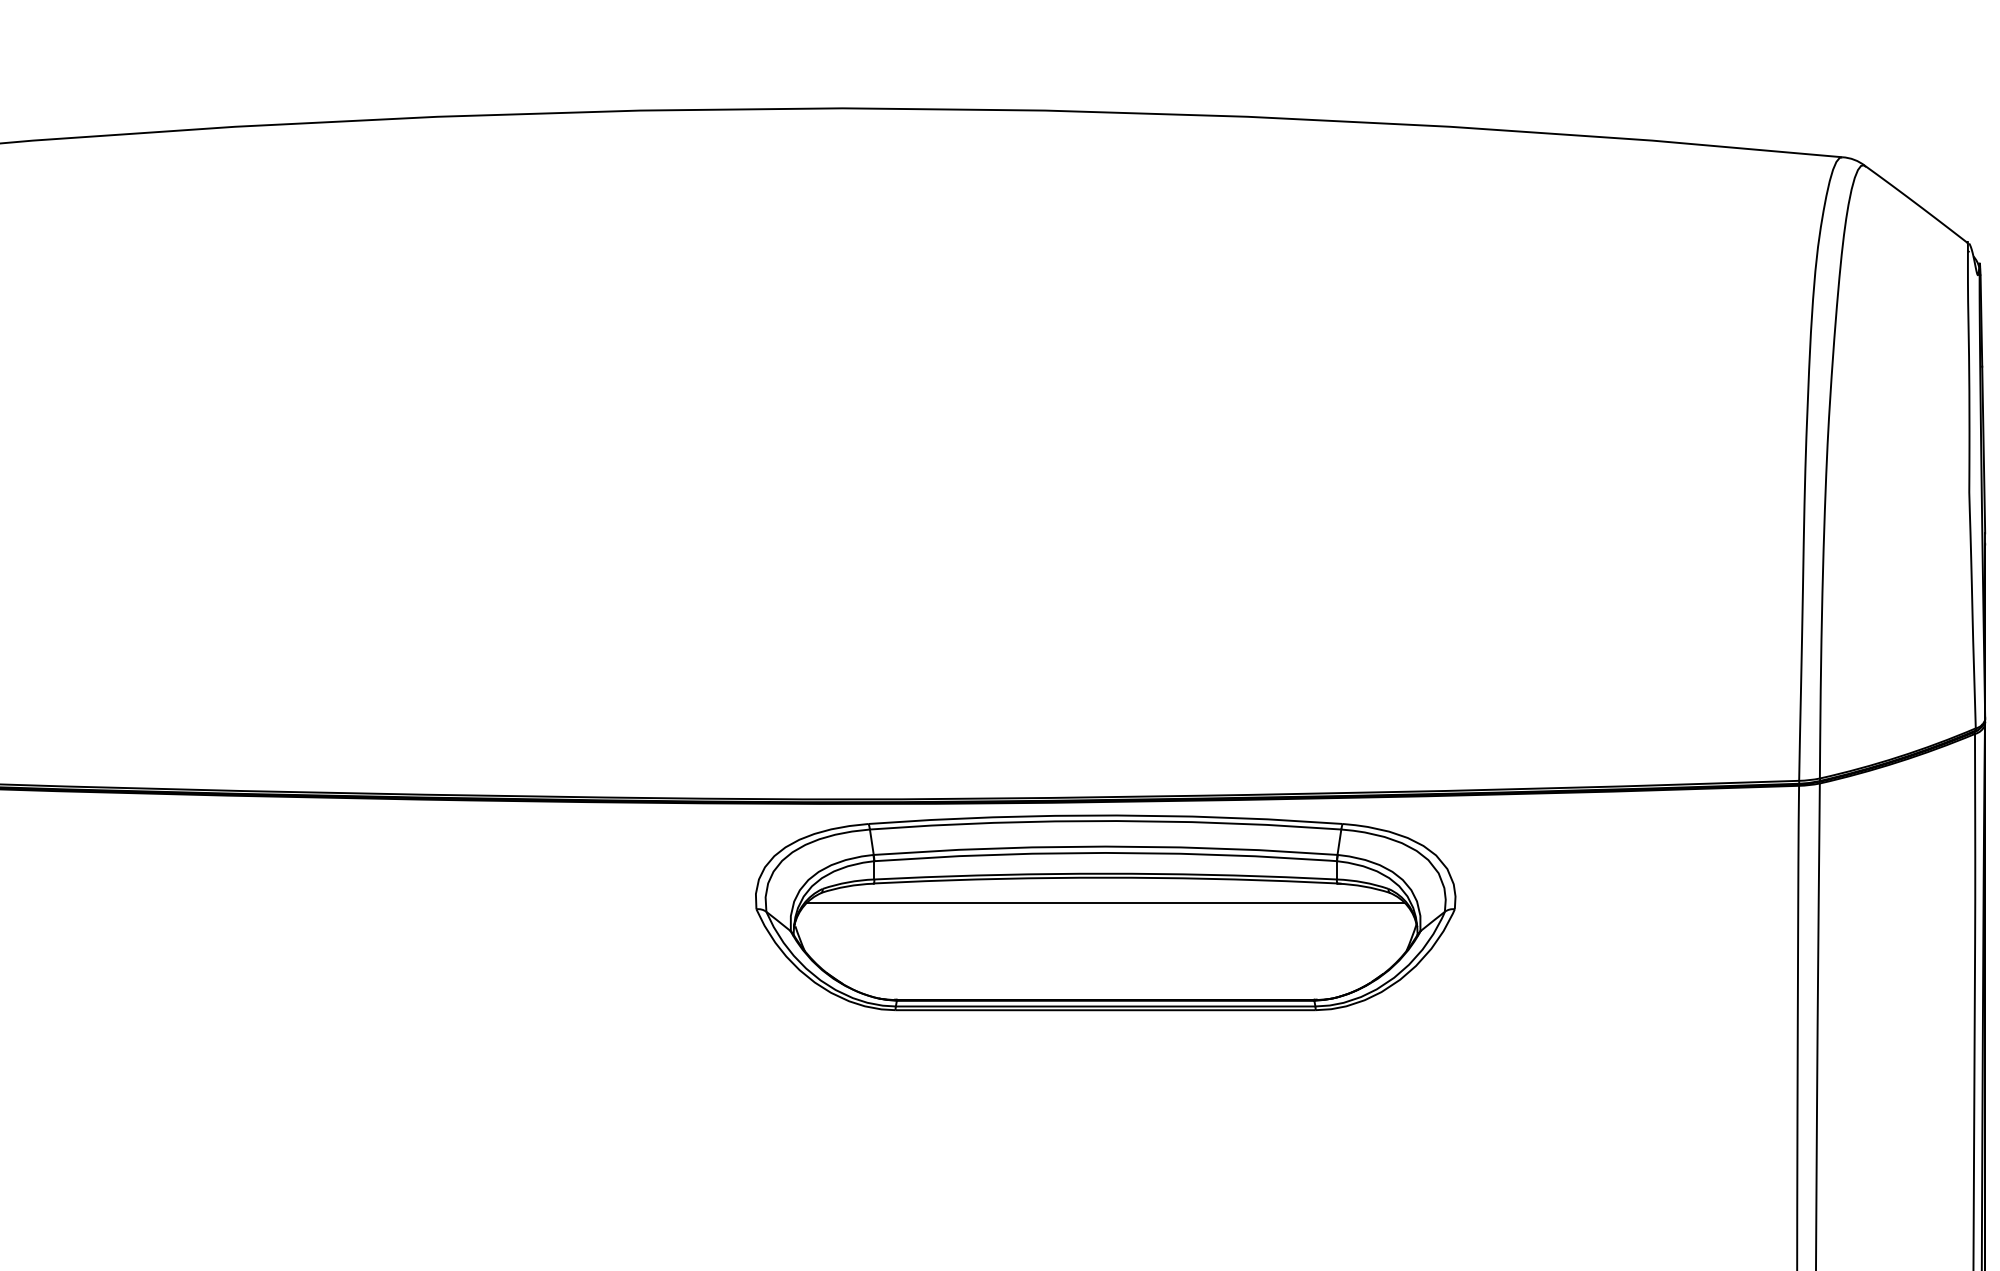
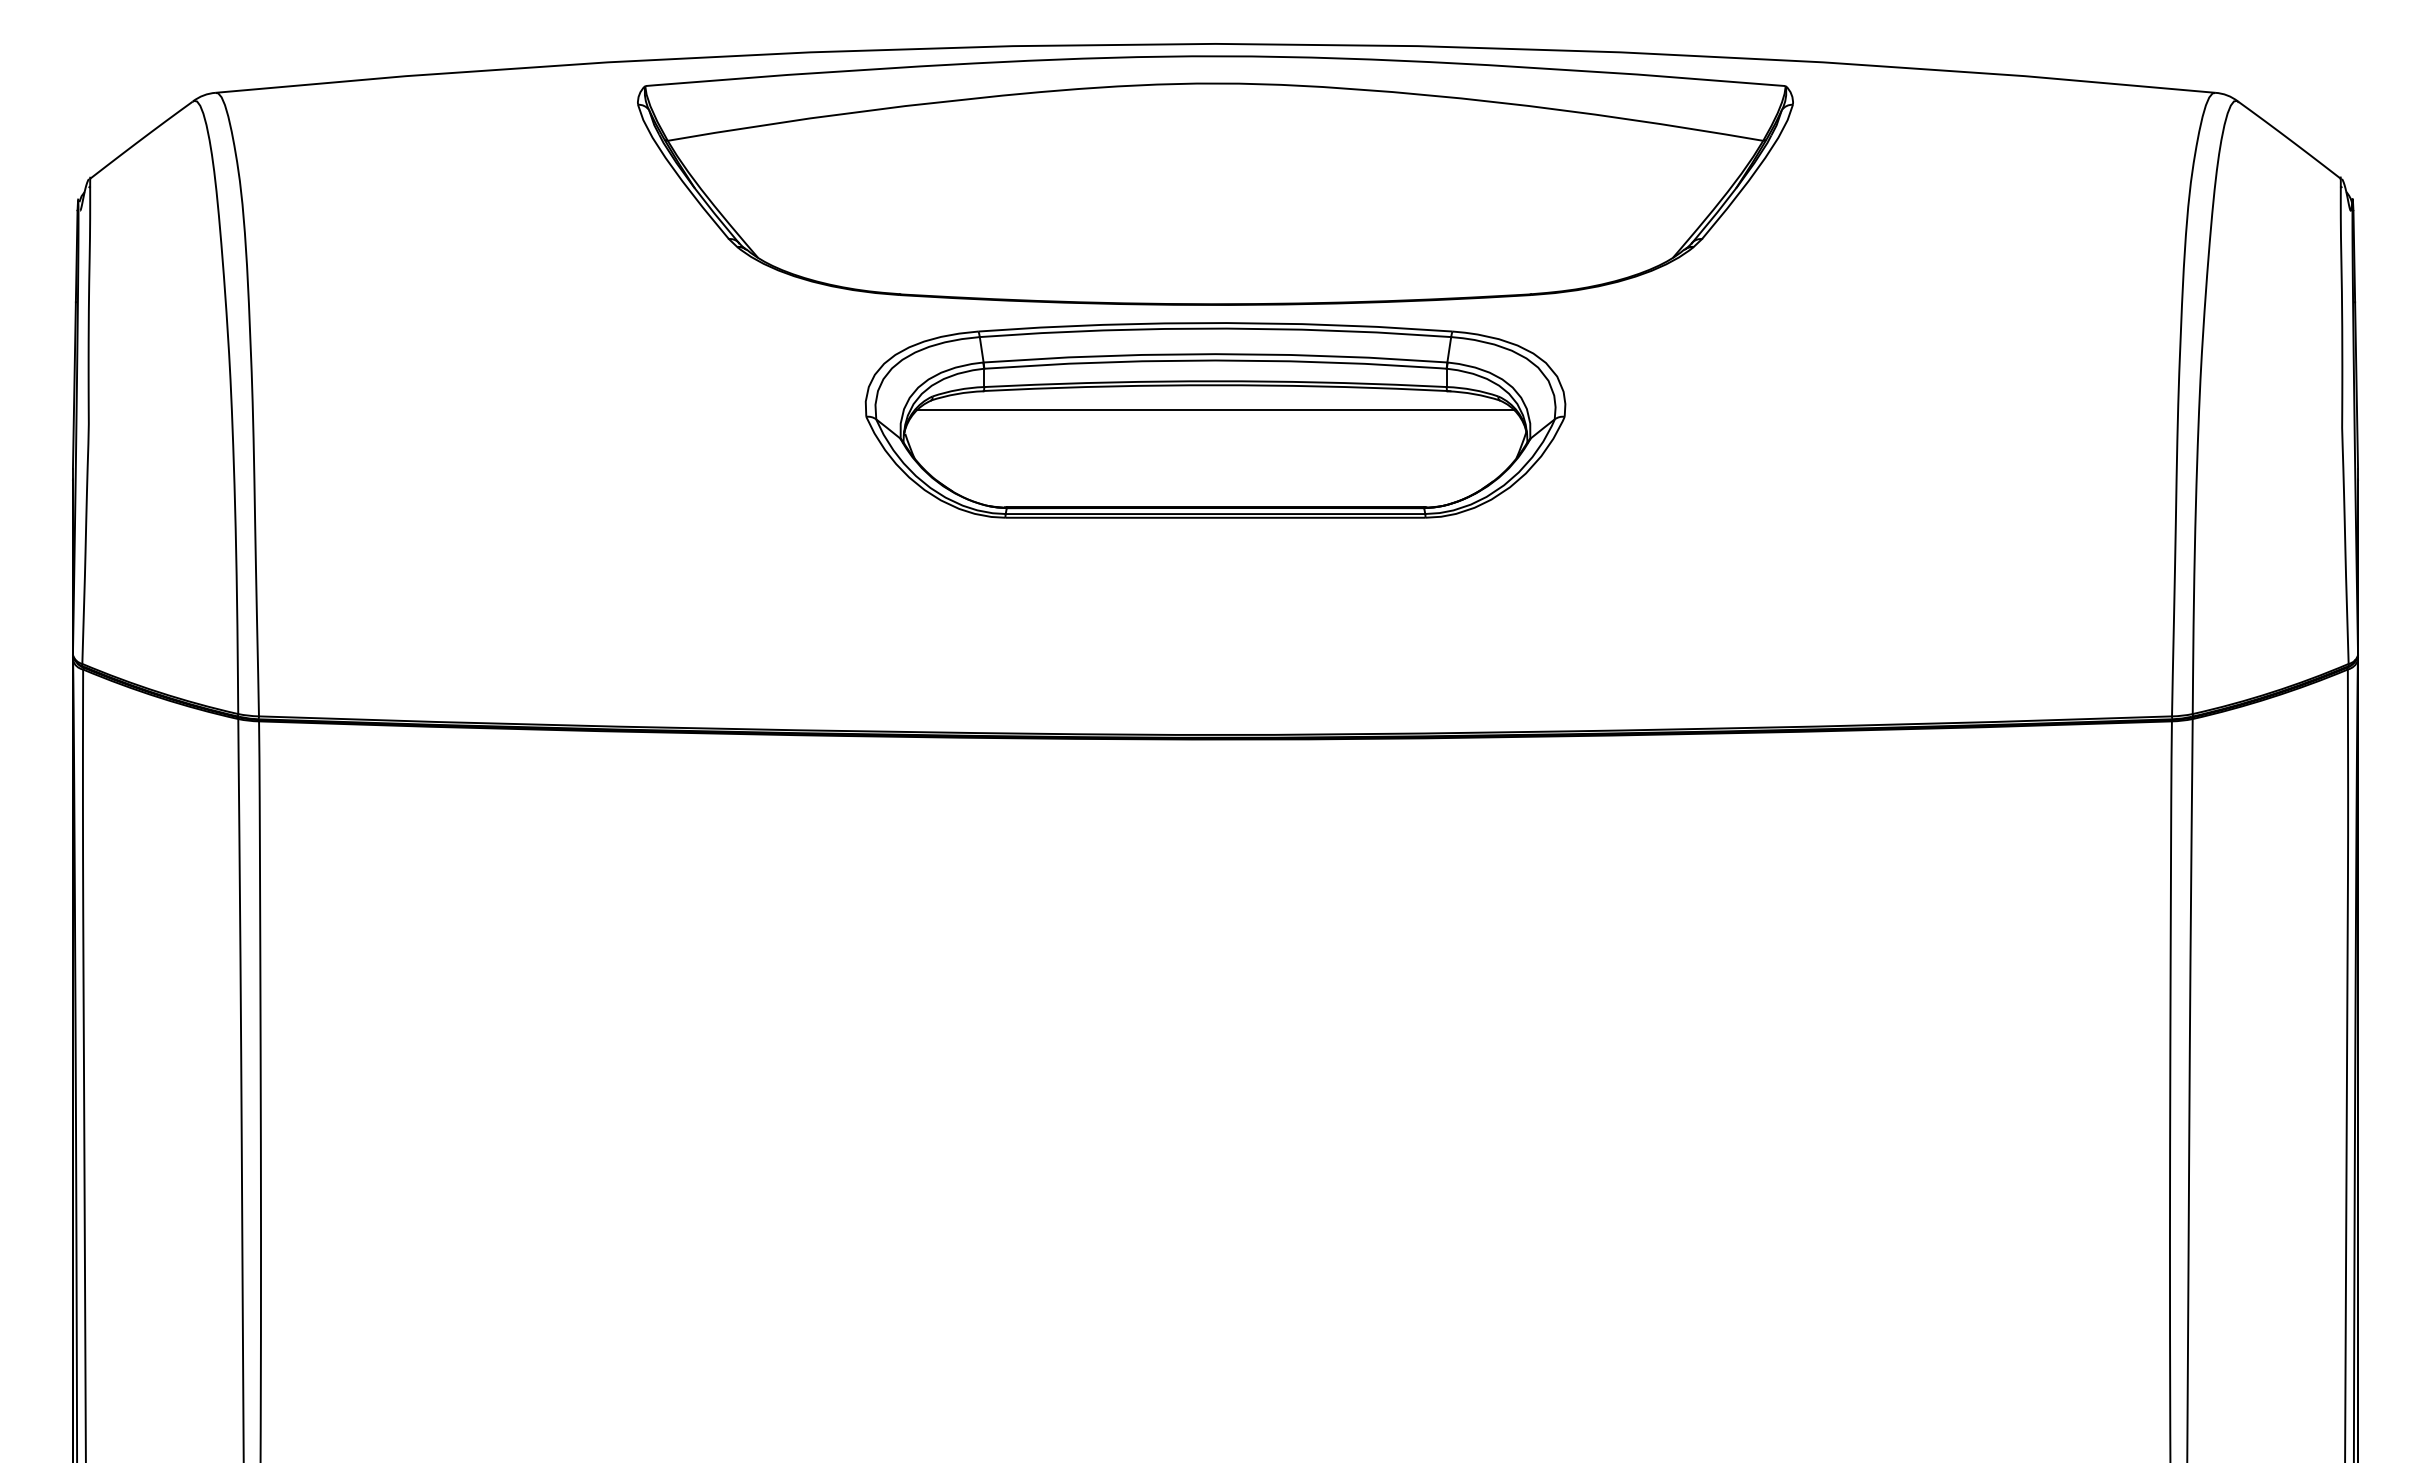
part: (842, 244) -> (1215, 180), added
part: (1105, 912) -> (1215, 420), moved

